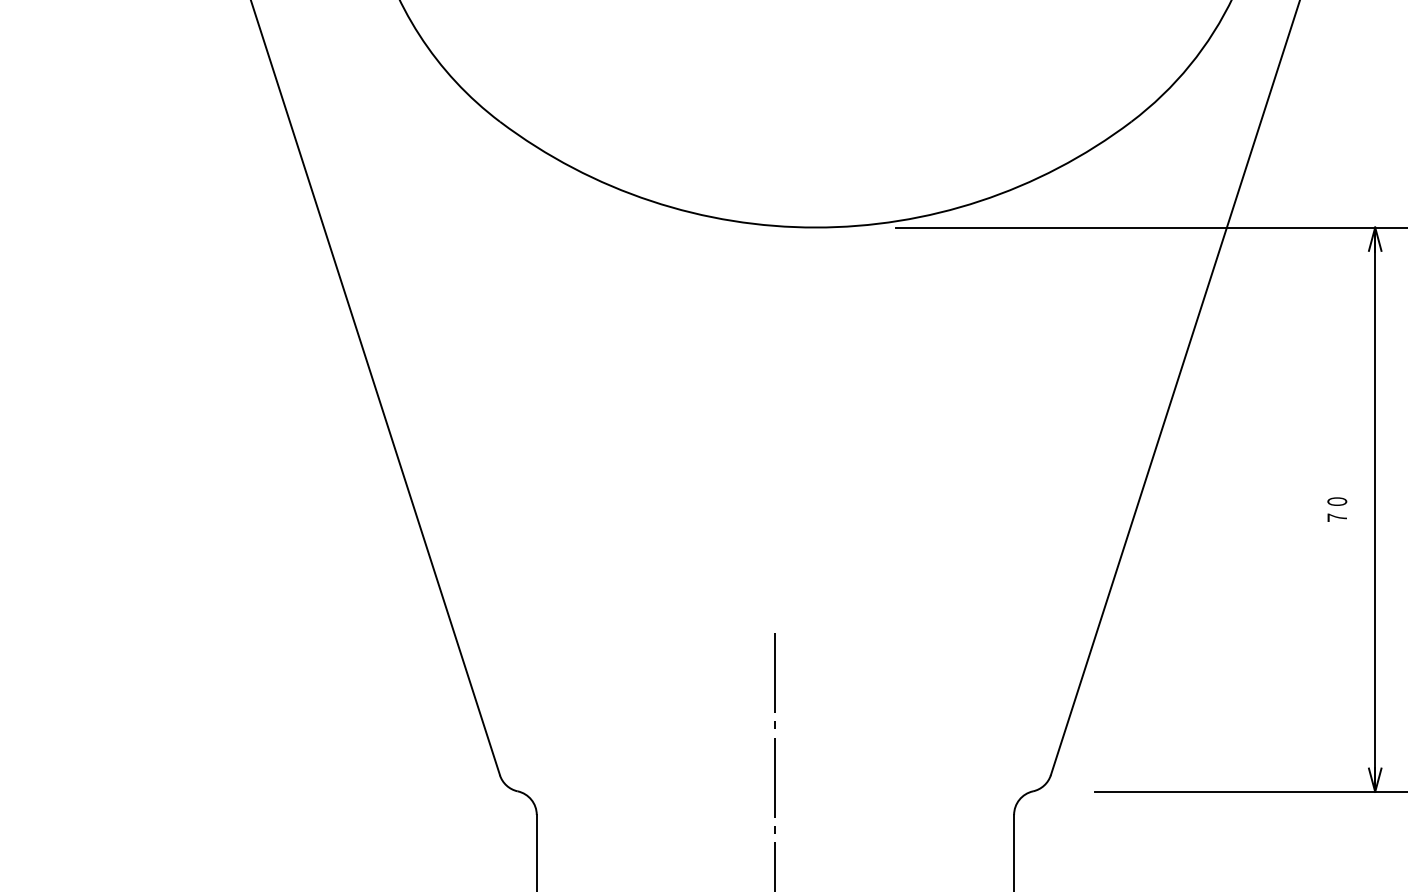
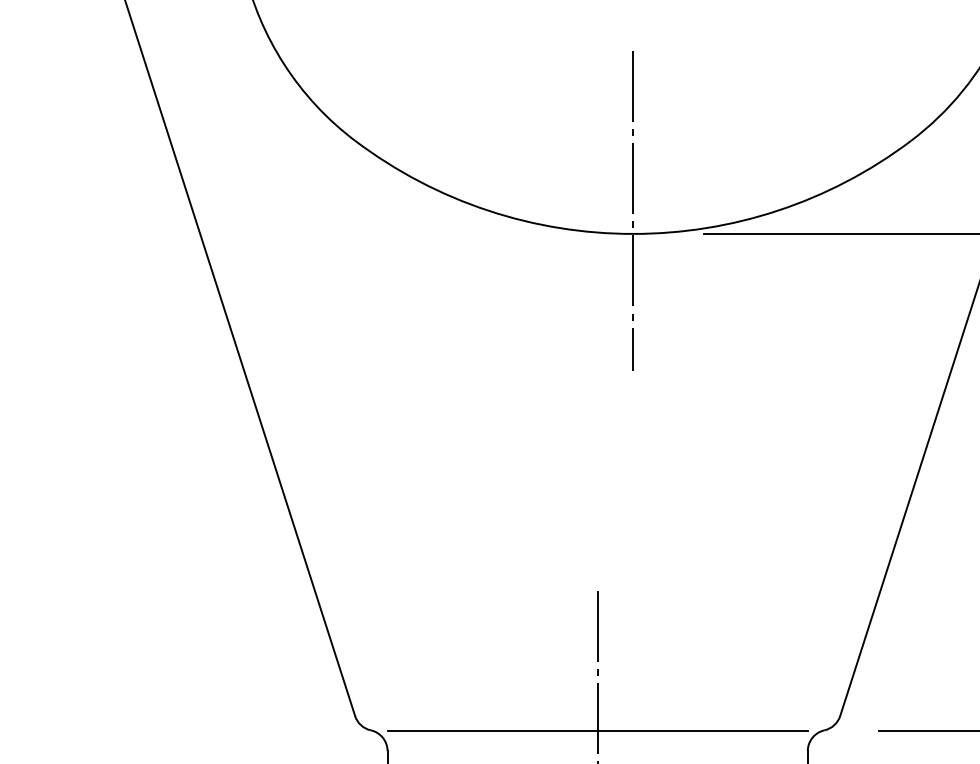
line: (815, 201) -> (632, 211), added
line: (775, 791) -> (597, 730), added

